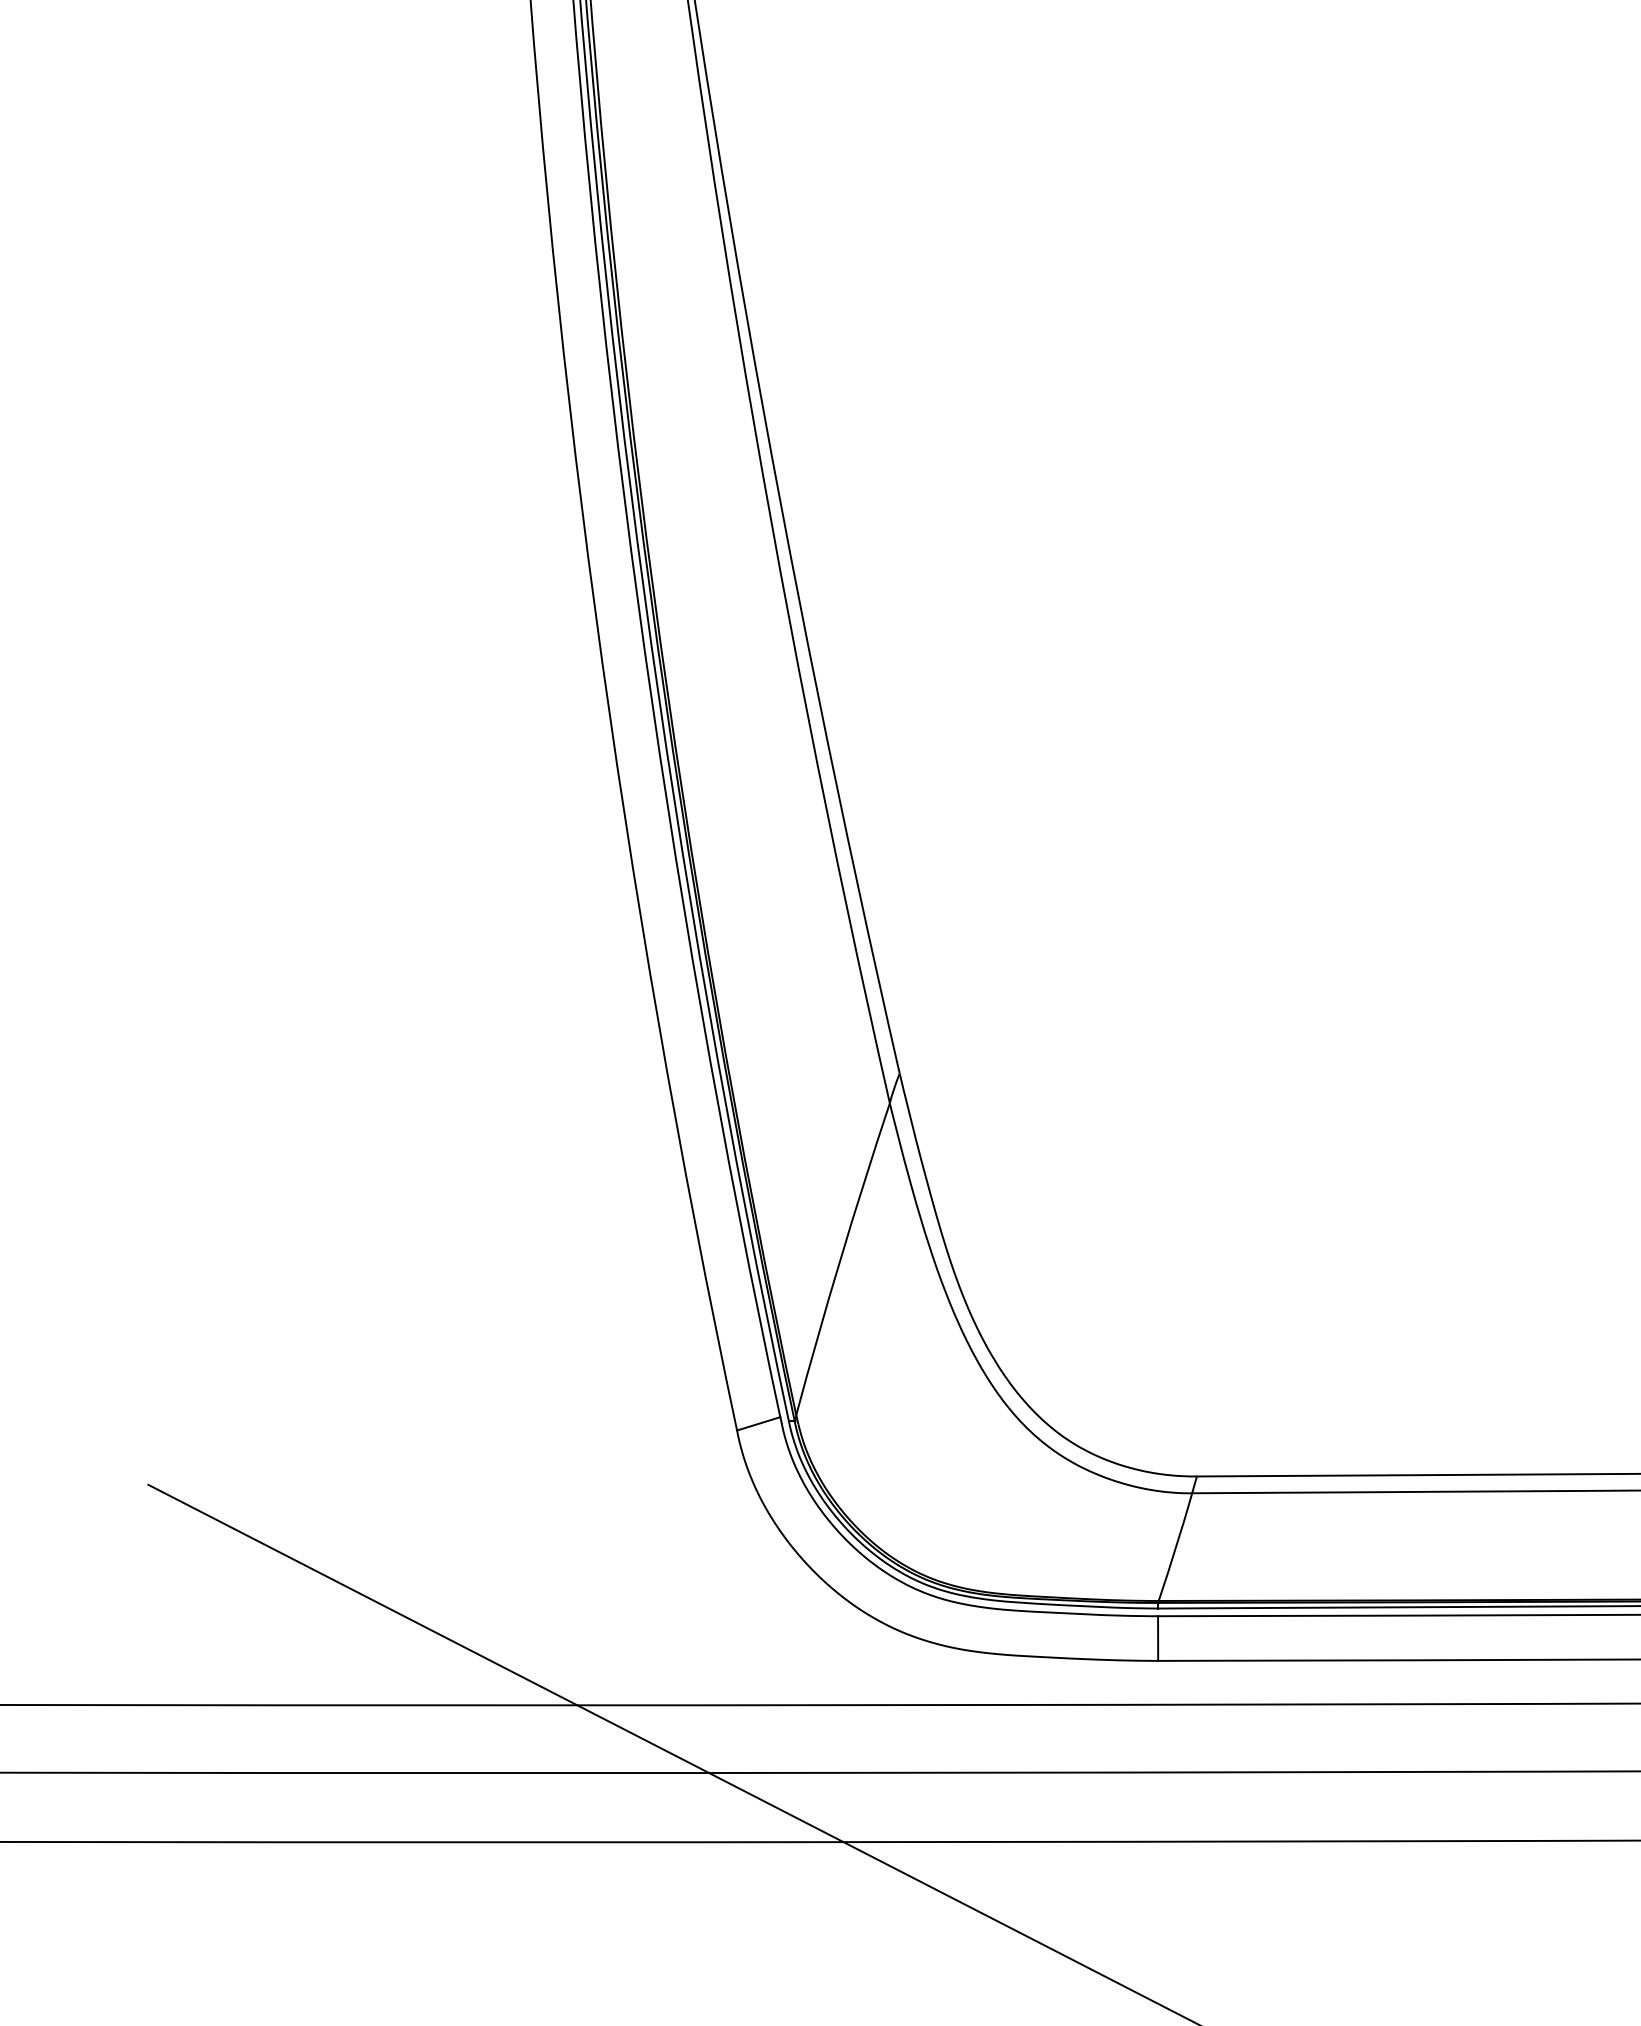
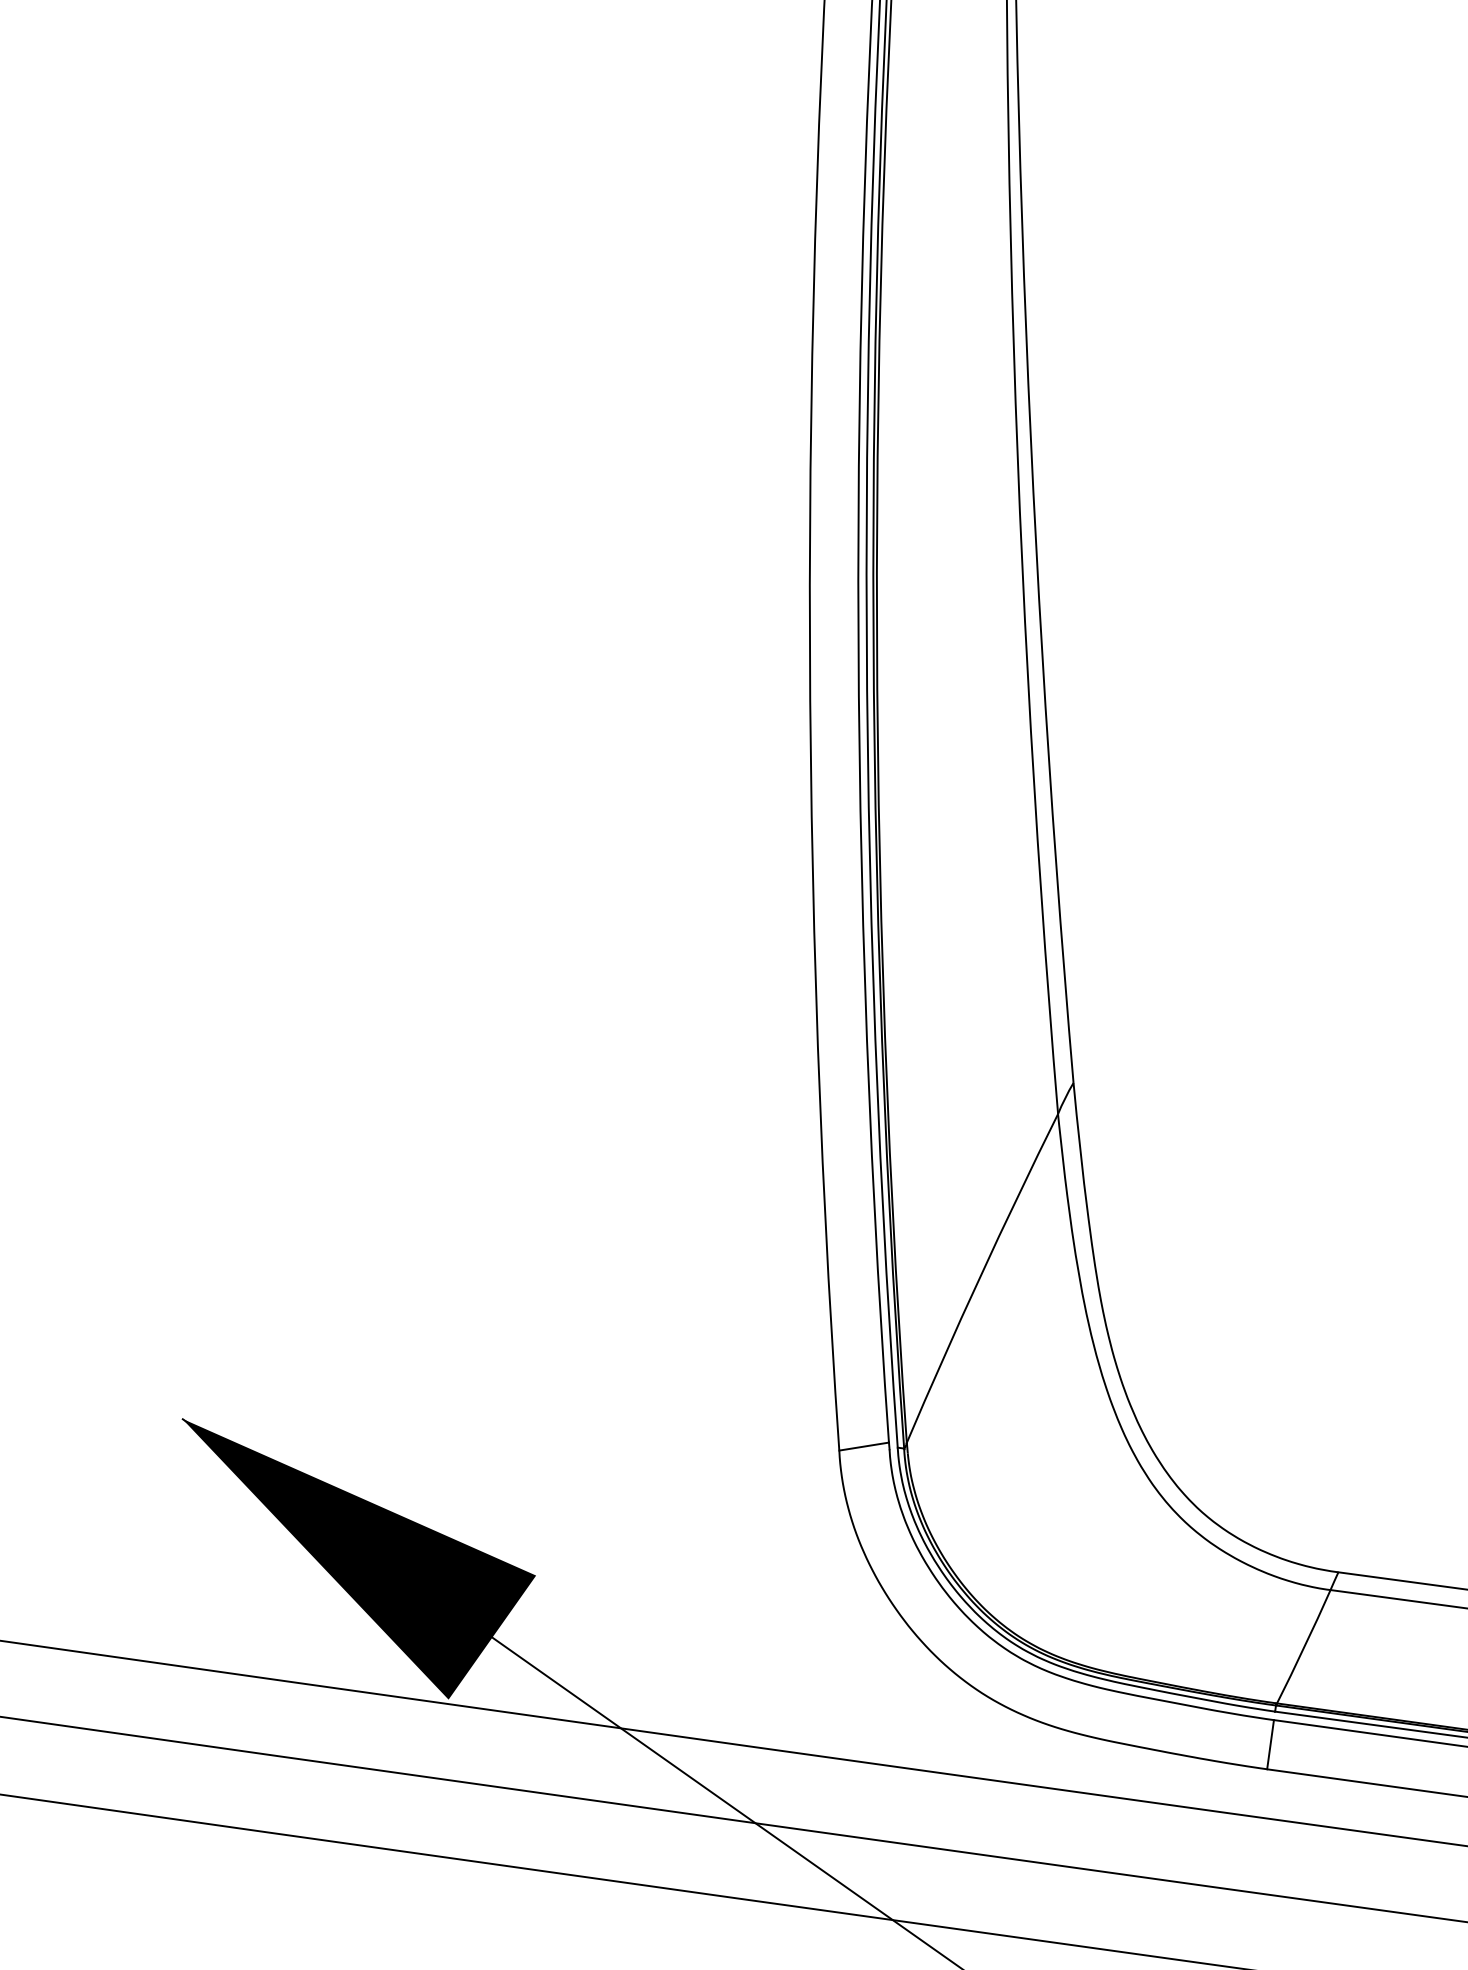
fill: (314, 1592) -> (349, 1563), added

